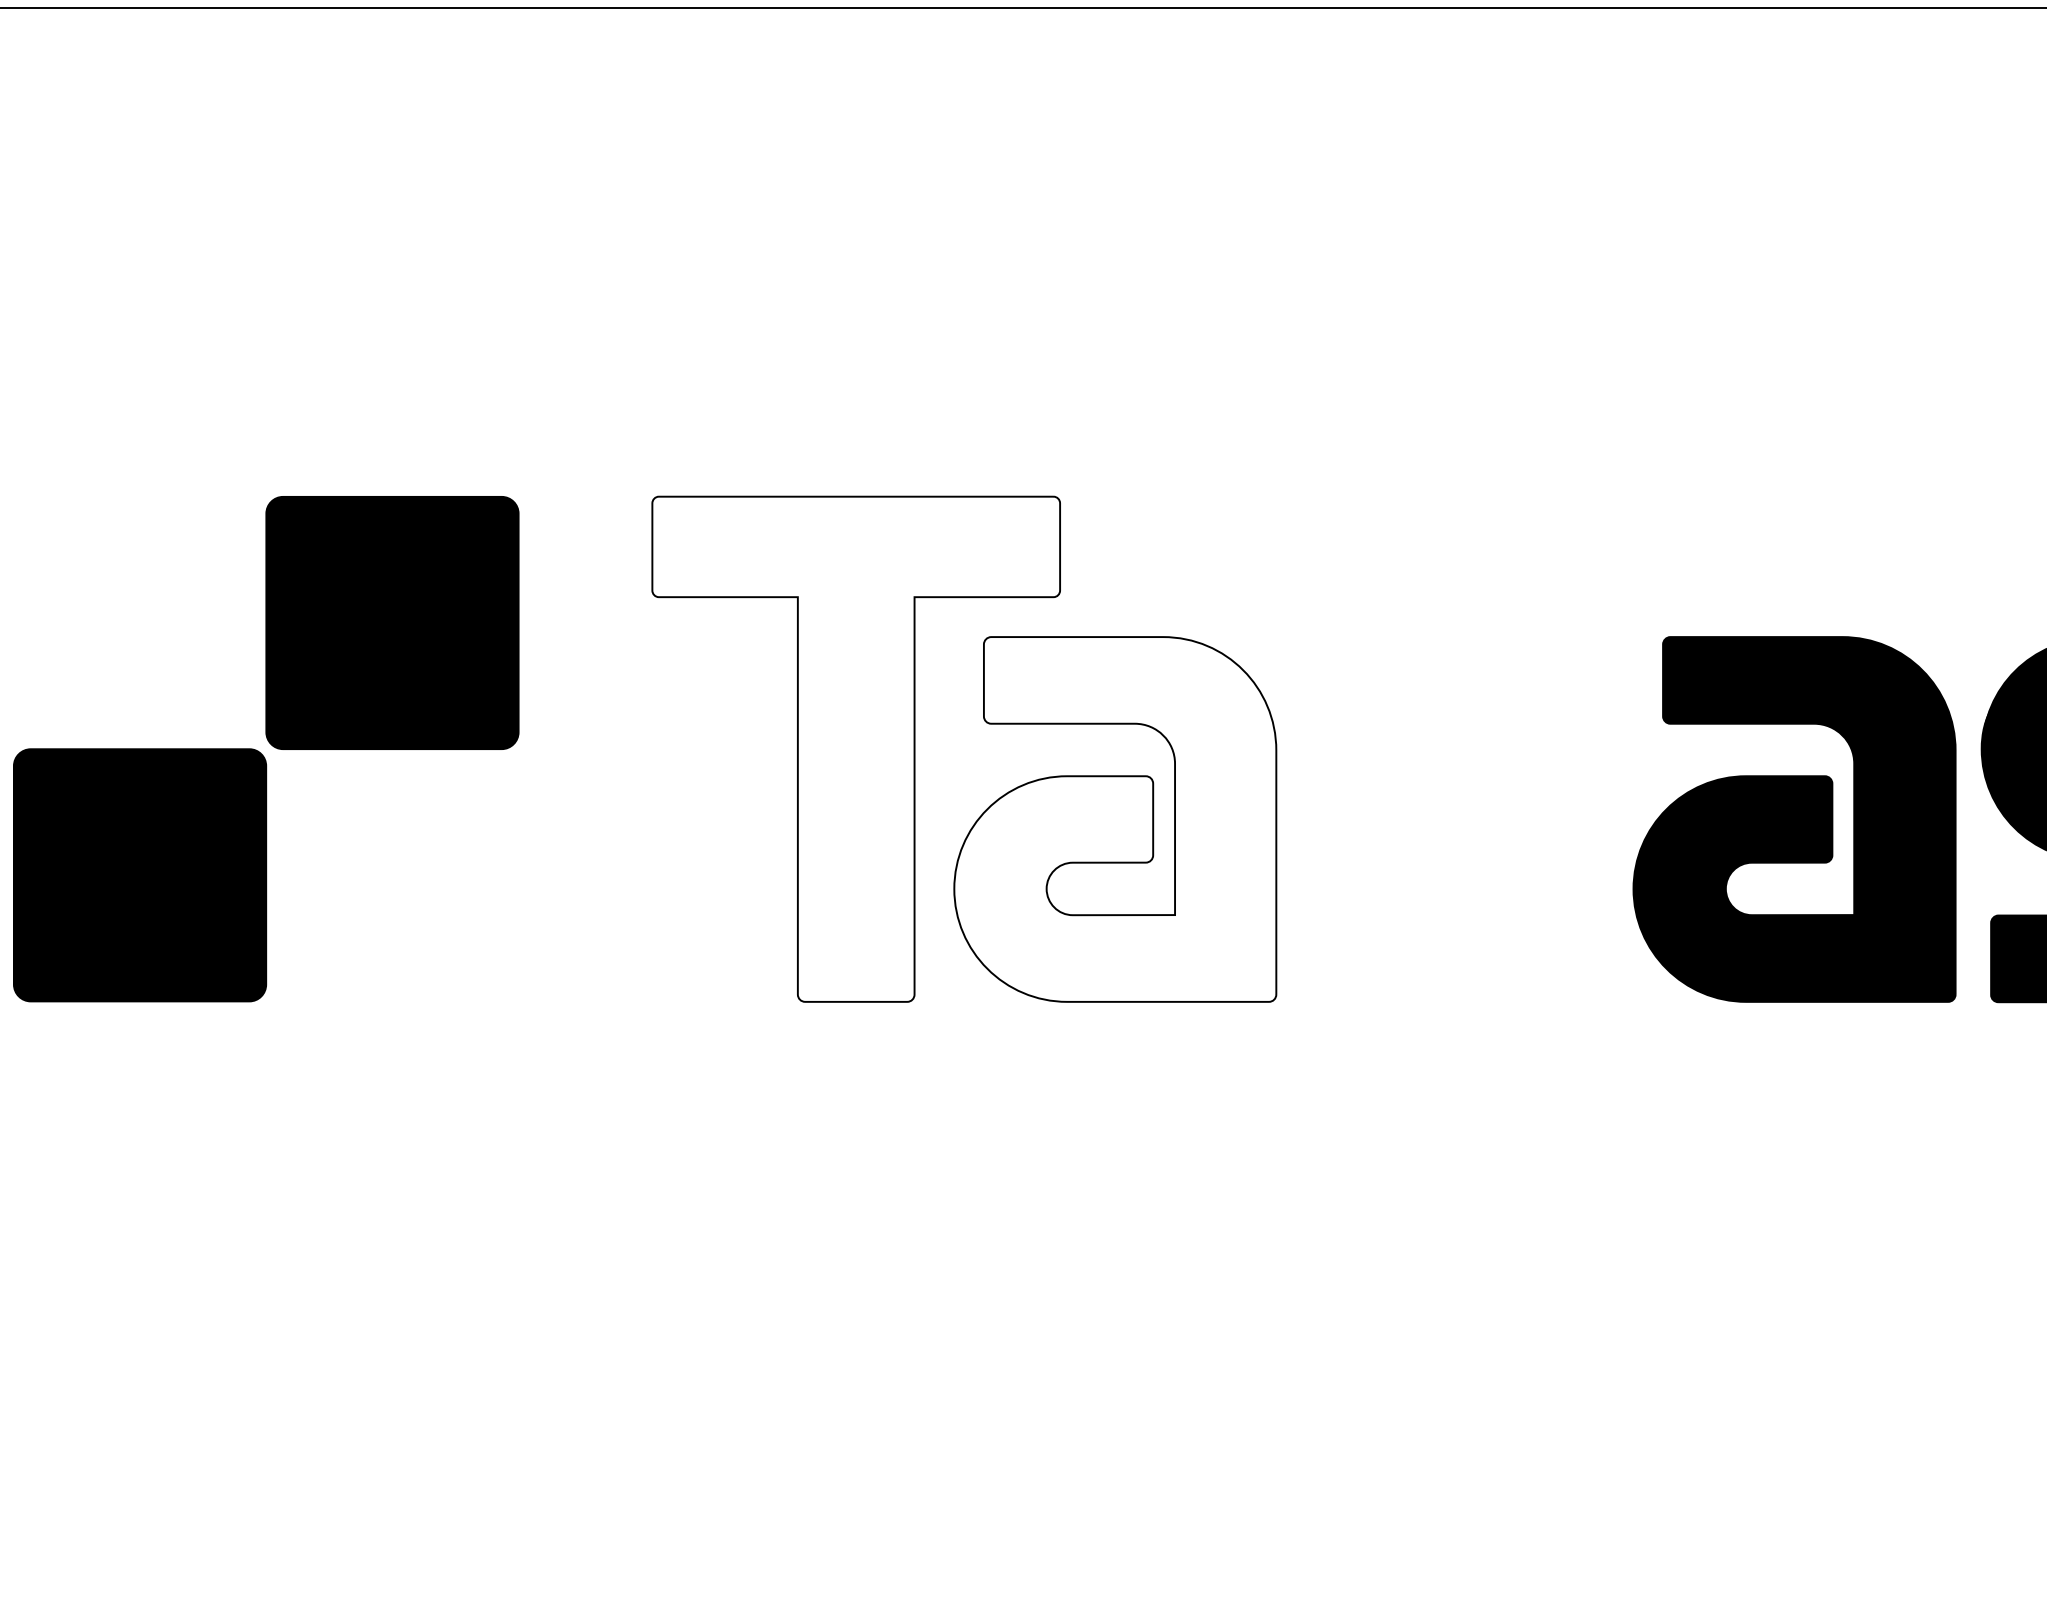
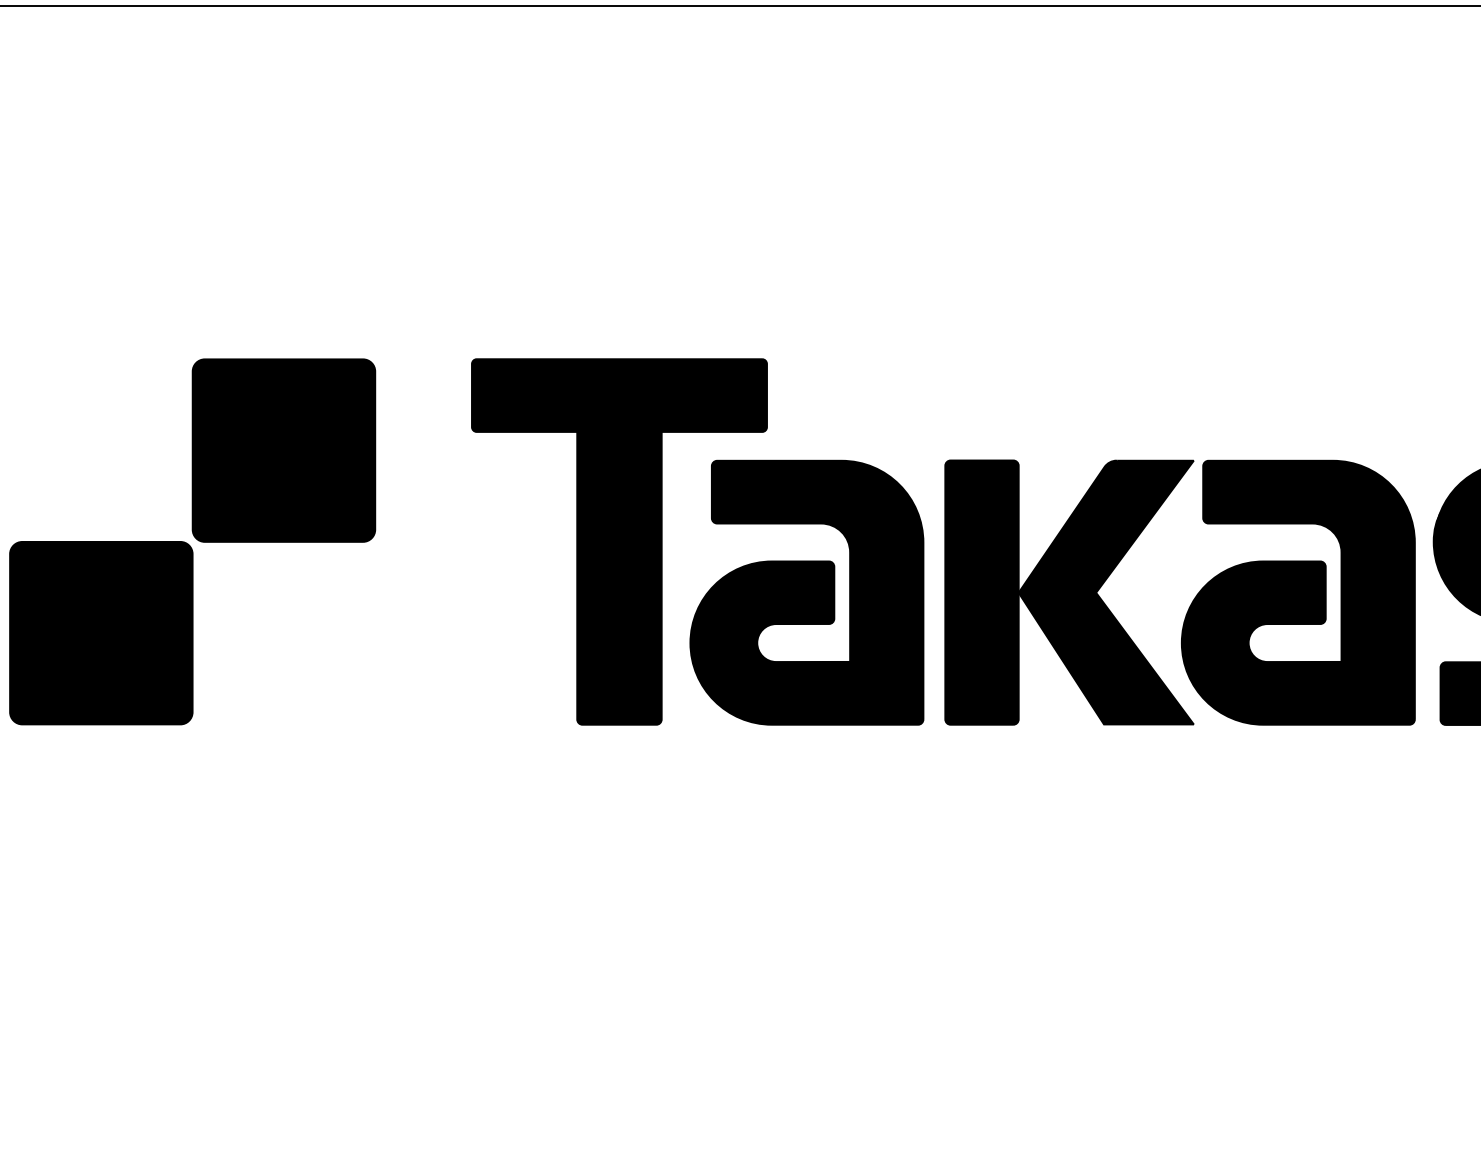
fill: (854, 748) -> (618, 541), added
fill: (1114, 819) -> (806, 592), added
part: (1478, 819) -> (1069, 592), added

